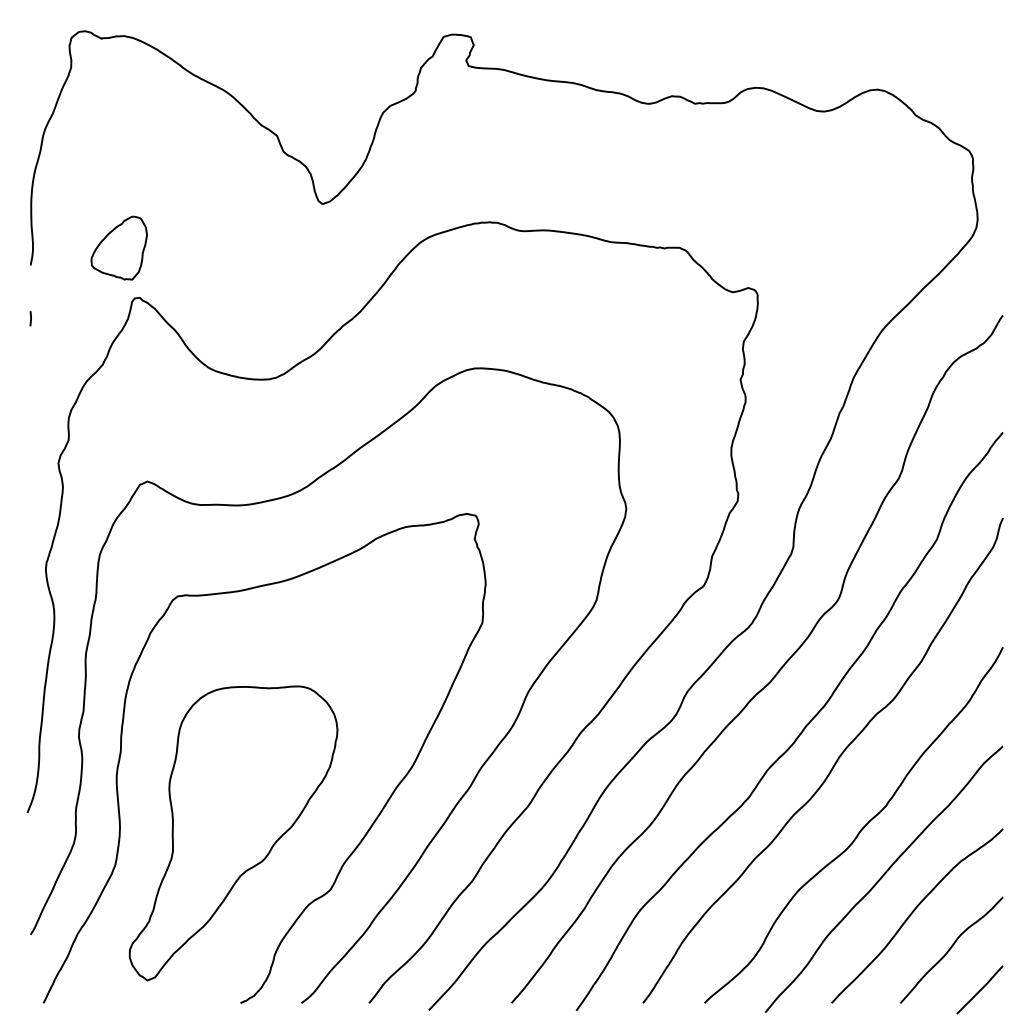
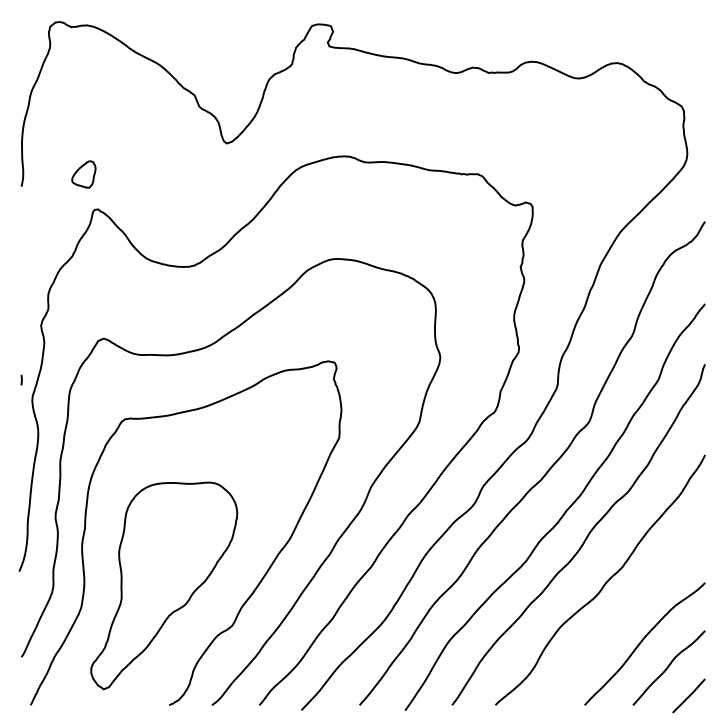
part: (118, 248) -> (83, 174), size x0.6
line: (30, 317) -> (21, 379), moved
curve: (882, 878) -> (620, 617), removed

